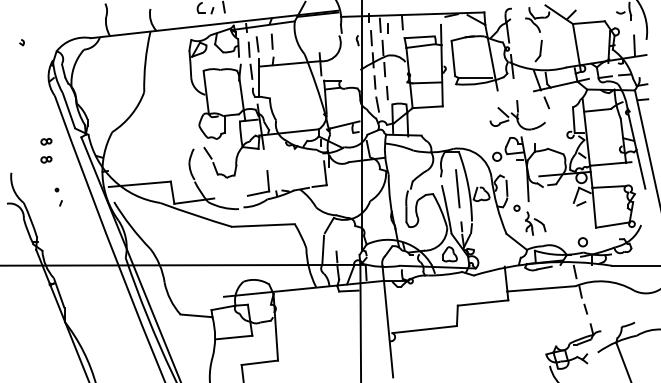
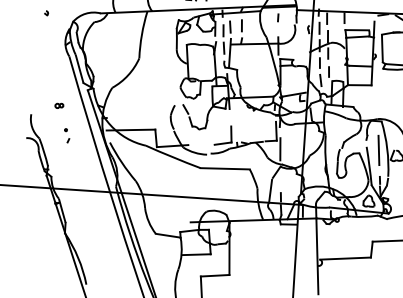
line: (387, 28) -> (277, 17), moved
part: (46, 141) -> (60, 91), removed
line: (331, 195) -> (279, 148), added

